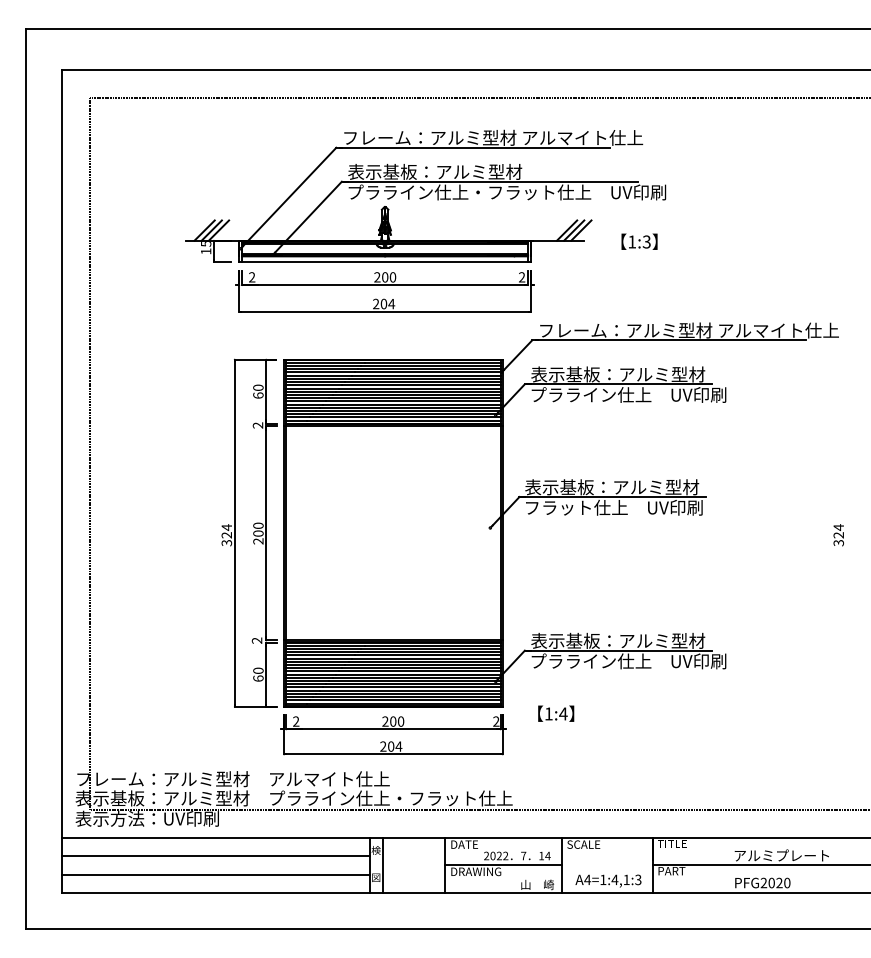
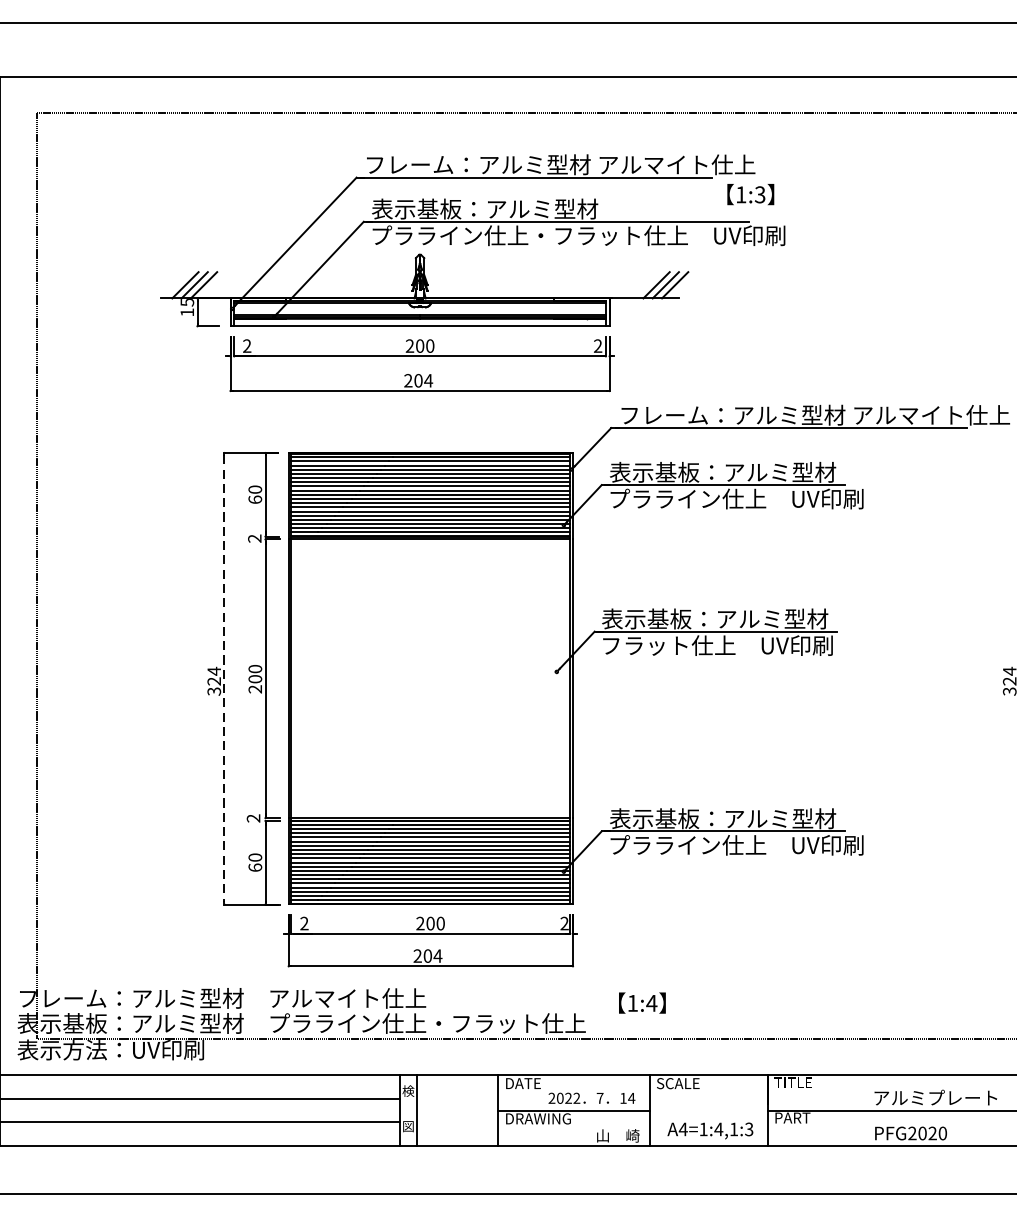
text: (639, 241) -> (750, 194), moved
line: (234, 533) -> (224, 679), solid -> dashed
text: (556, 713) -> (642, 1002), moved

